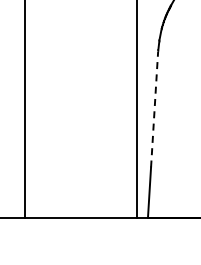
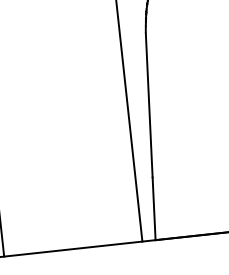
line: (154, 109) -> (149, 105), dashed -> solid

